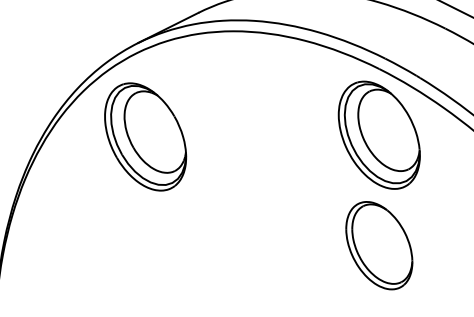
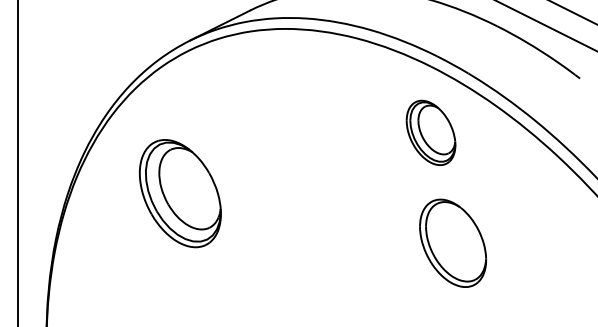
part: (378, 134) -> (430, 132), size x0.6
part: (145, 136) -> (180, 193), moved
part: (378, 244) -> (452, 242), moved

